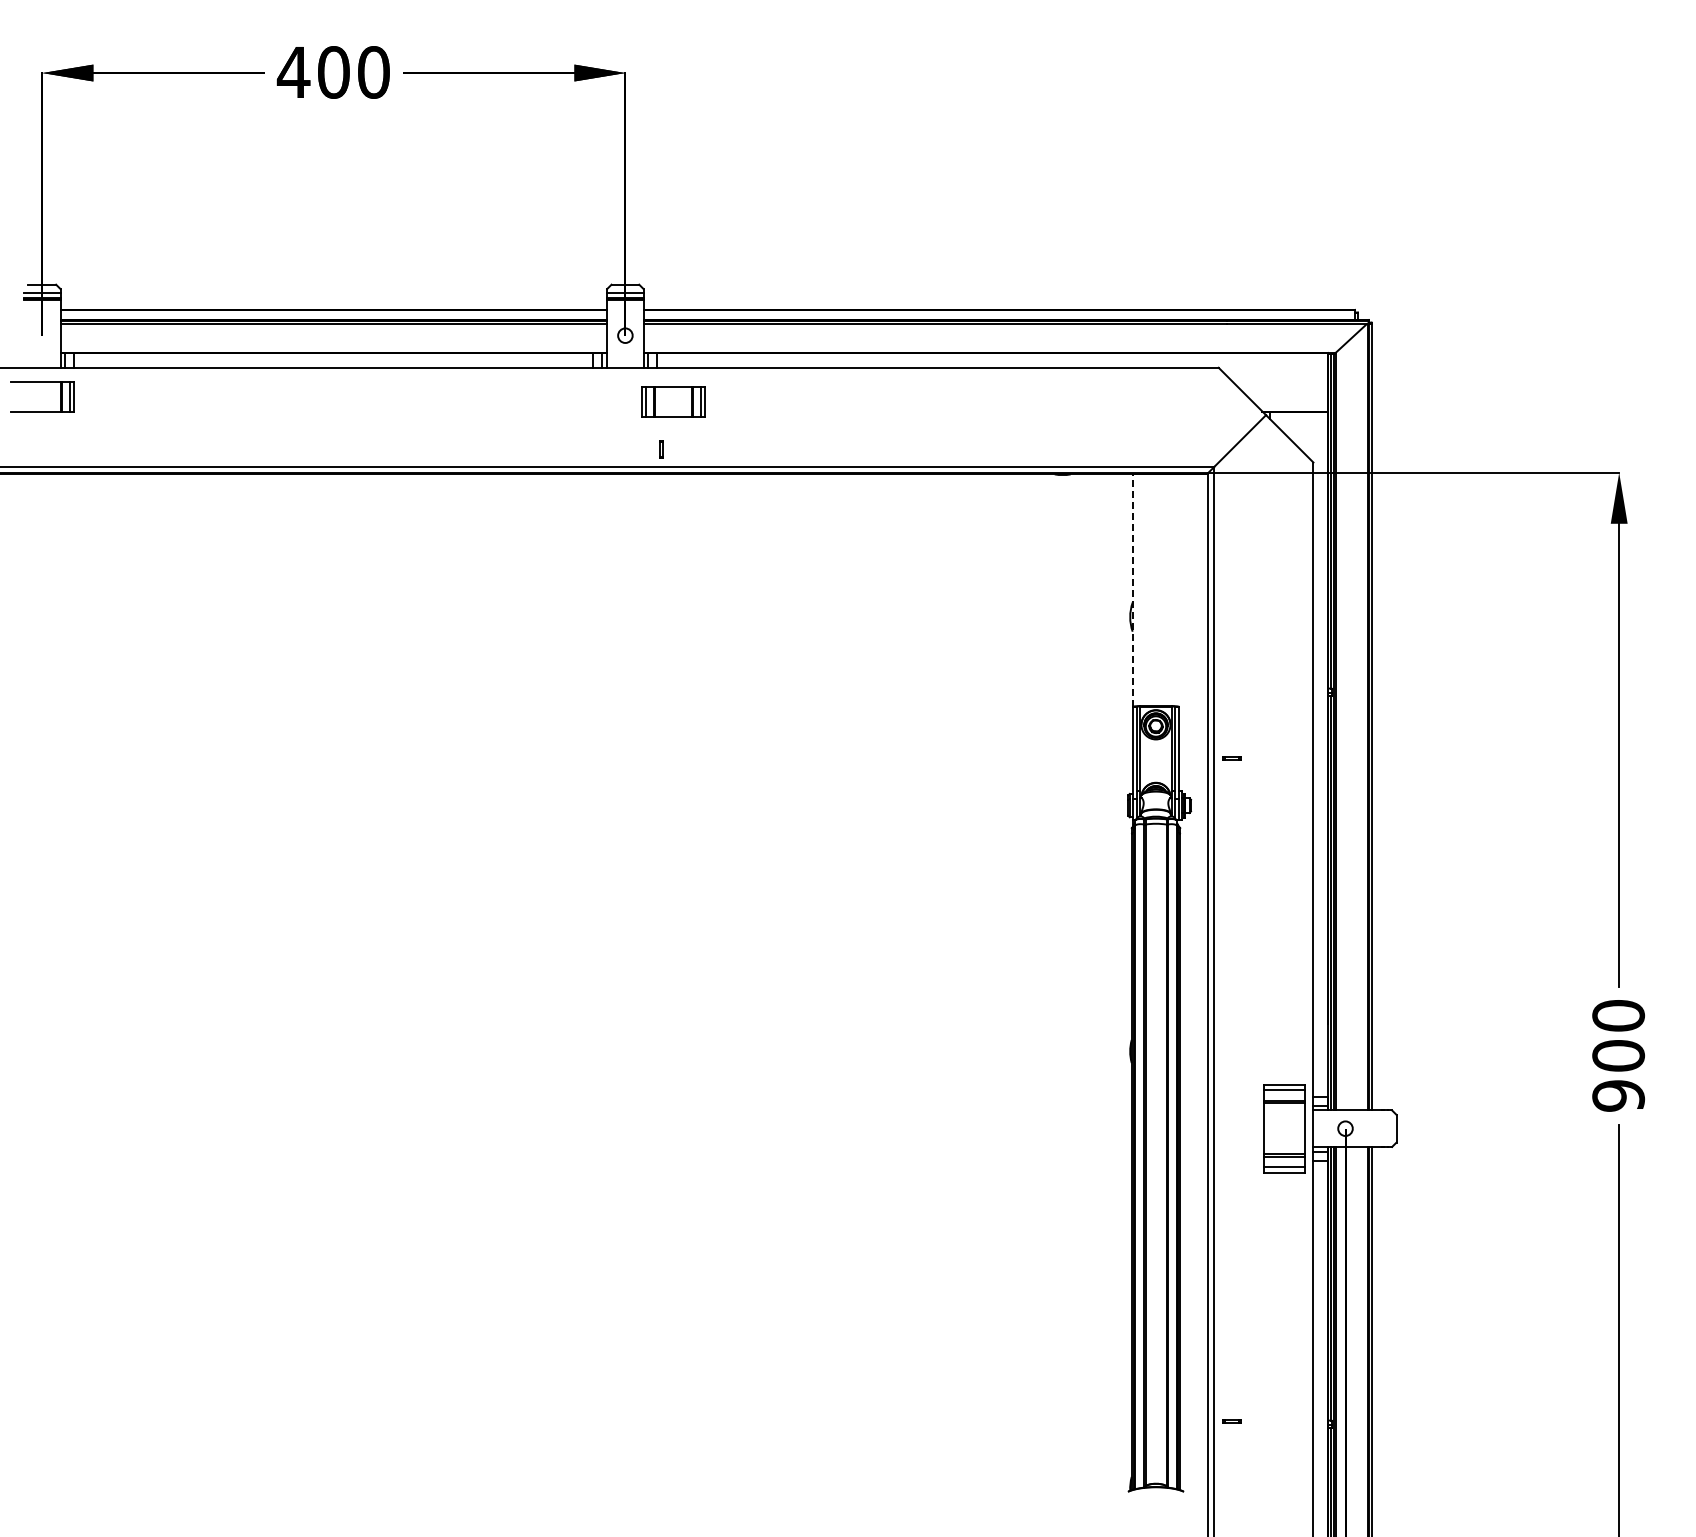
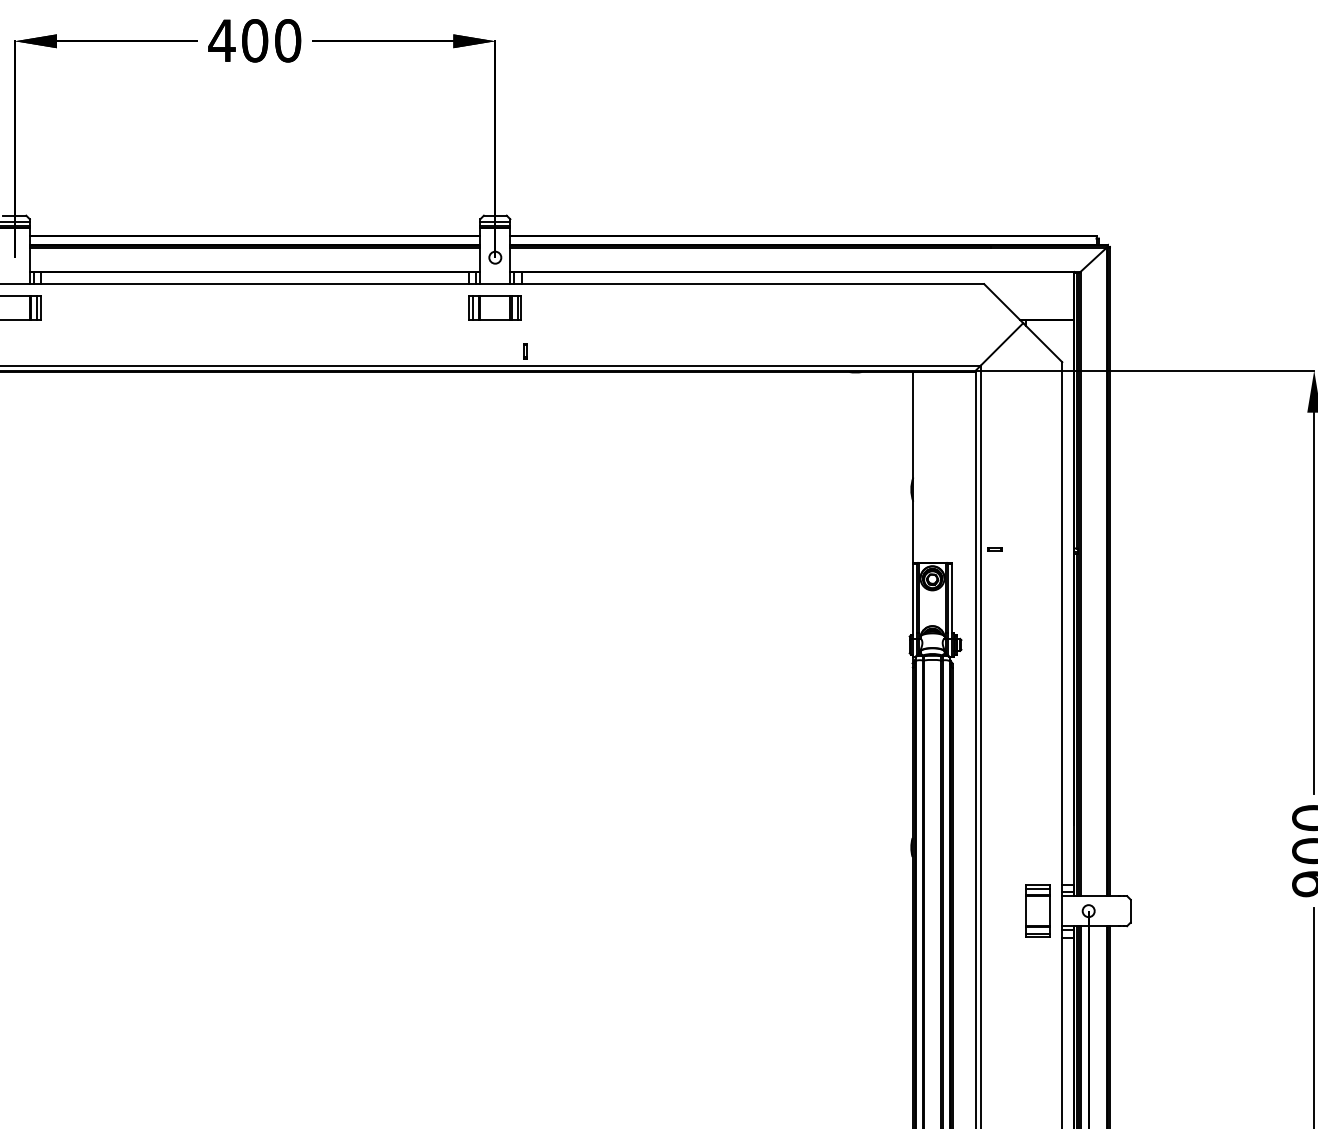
part: (673, 401) -> (495, 307), moved
line: (1132, 590) -> (913, 467), dashed -> solid
line: (1231, 757) -> (994, 548), moved
part: (1284, 1128) -> (1038, 910), size x0.71

